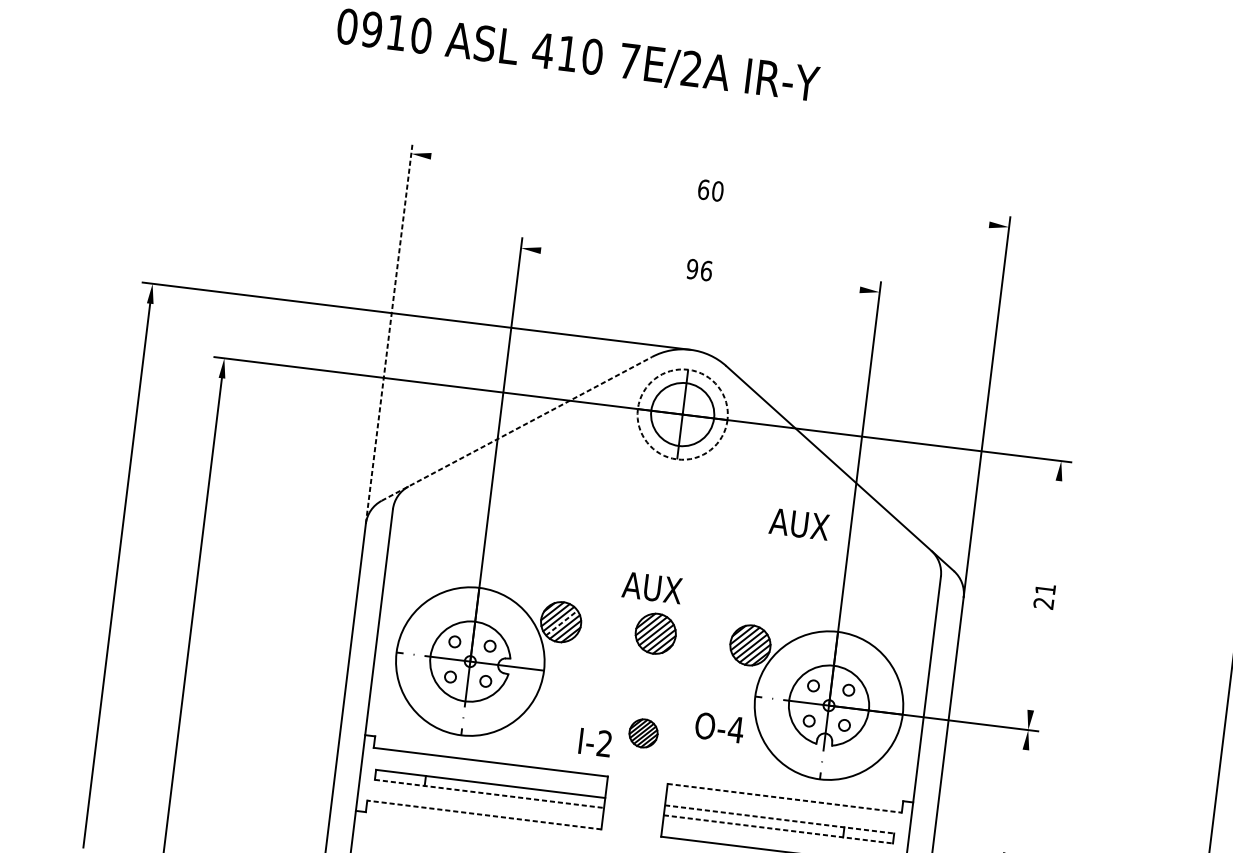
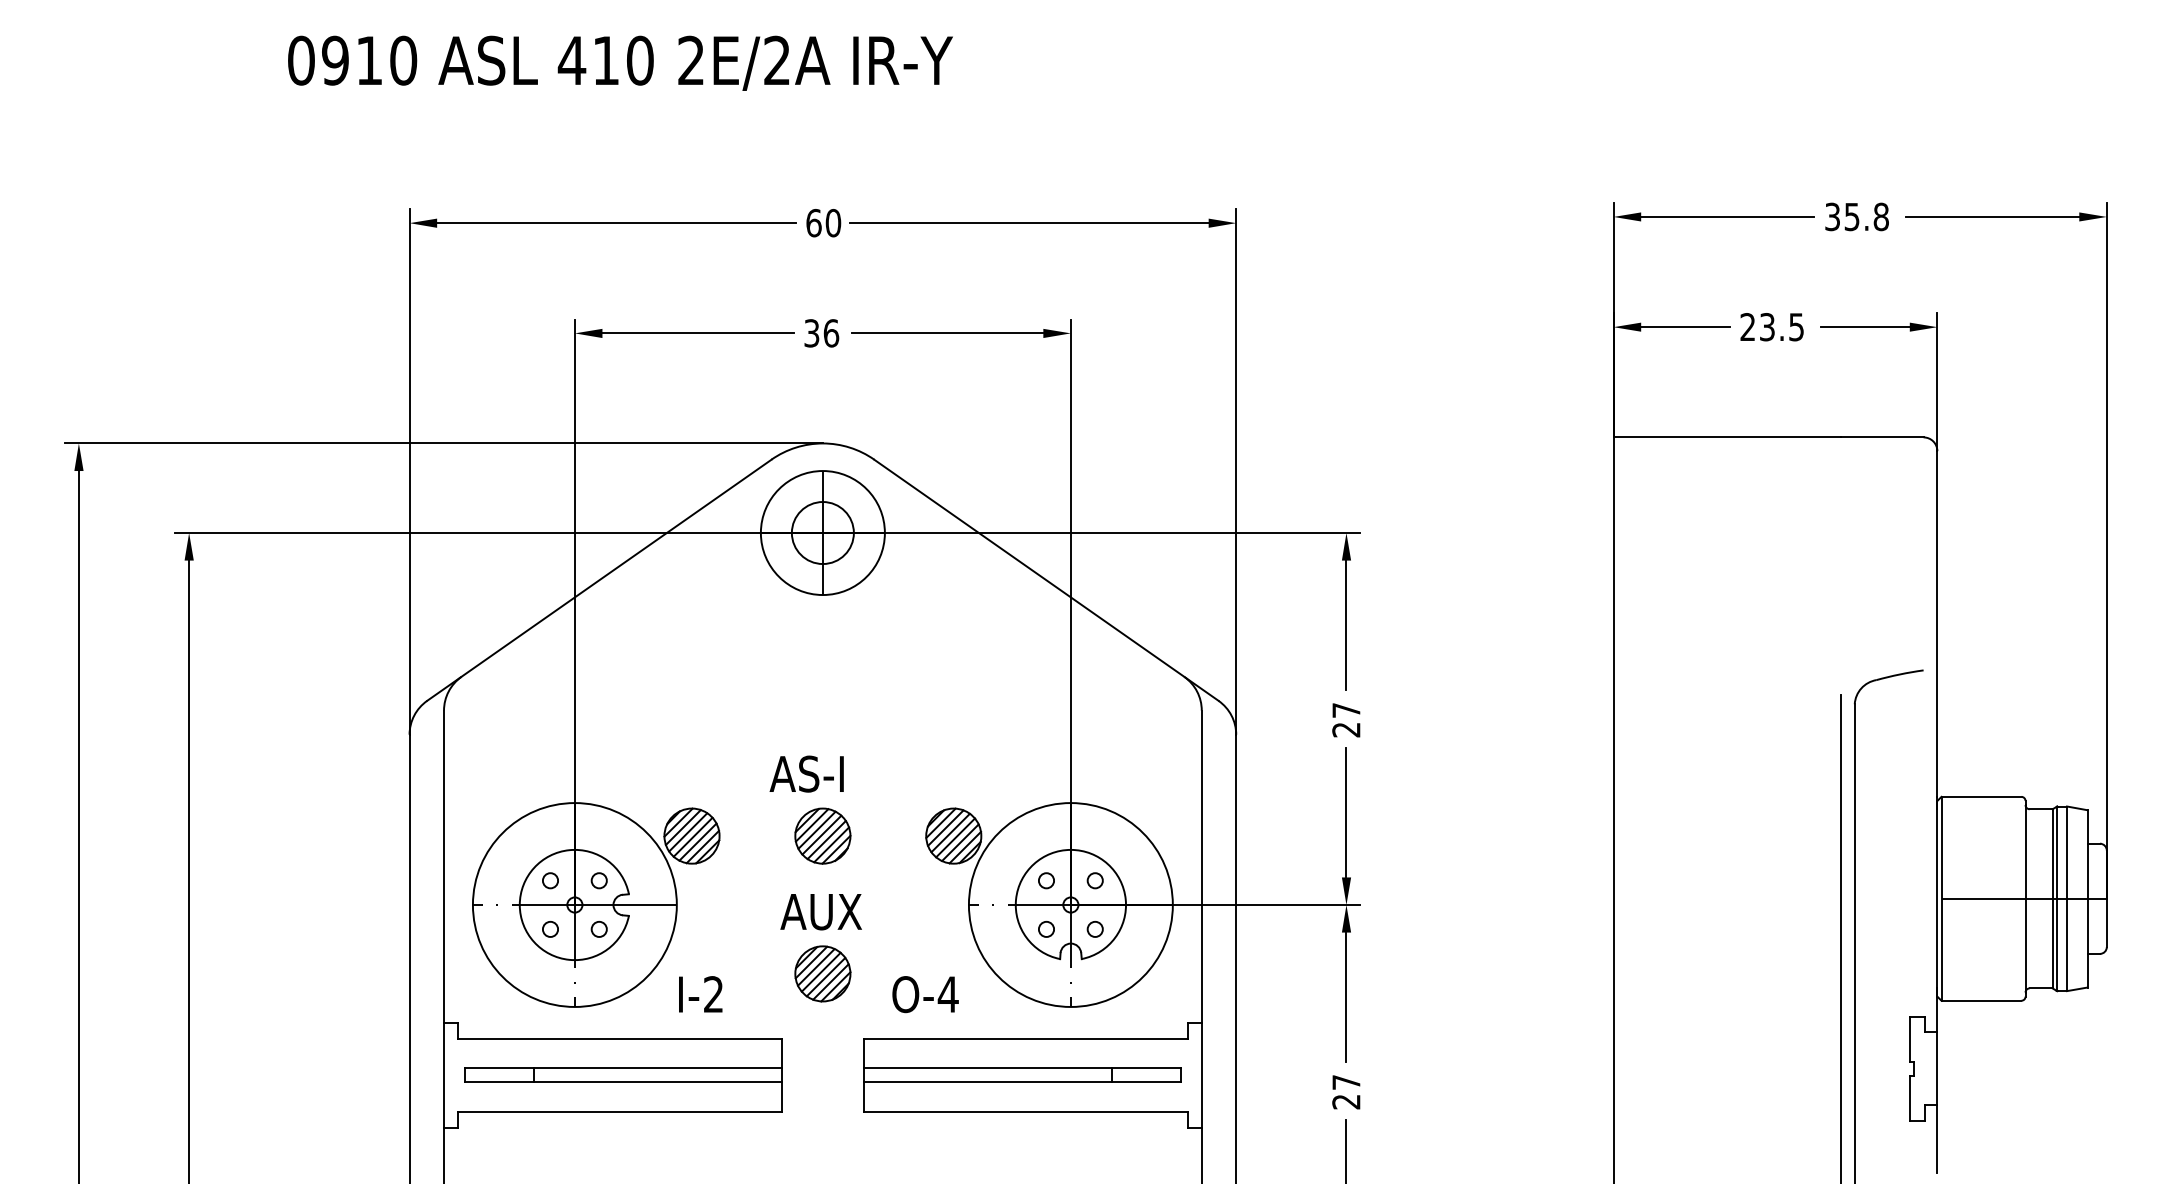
text: (629, 60) -> (690, 59), 7E/2A -> 2E/2A
line: (560, 172) -> (616, 223), added
line: (859, 209) -> (1029, 223), added
line: (609, 259) -> (697, 333), added
text: (692, 269) -> (811, 333), 96 -> 36
line: (790, 281) -> (947, 333), added
line: (389, 334) -> (409, 472), dashed -> solid
circle: (682, 414) -> (822, 533), dashed -> solid
circle: (682, 414) -> (822, 533), size x0.71
line: (517, 428) -> (599, 579), dashed -> solid
text: (798, 524) -> (820, 912), moved
line: (1053, 527) -> (1346, 624), added
text: (663, 588) -> (825, 773), AUX -> AS-I
text: (1045, 589) -> (1346, 710), 21 -> 27
line: (562, 623) -> (693, 837), dashed -> solid
line: (1036, 663) -> (1346, 812), added
text: (719, 727) -> (925, 994), moved
part: (643, 733) -> (822, 973), size x1.43
text: (595, 742) -> (700, 994), moved
line: (489, 794) -> (623, 1082), dashed -> solid
line: (1020, 796) -> (1346, 996), added
line: (785, 798) -> (1026, 1038), dashed -> solid
line: (484, 814) -> (619, 1111), dashed -> solid
line: (780, 819) -> (1023, 1068), dashed -> solid
line: (778, 829) -> (1023, 1082), dashed -> solid

